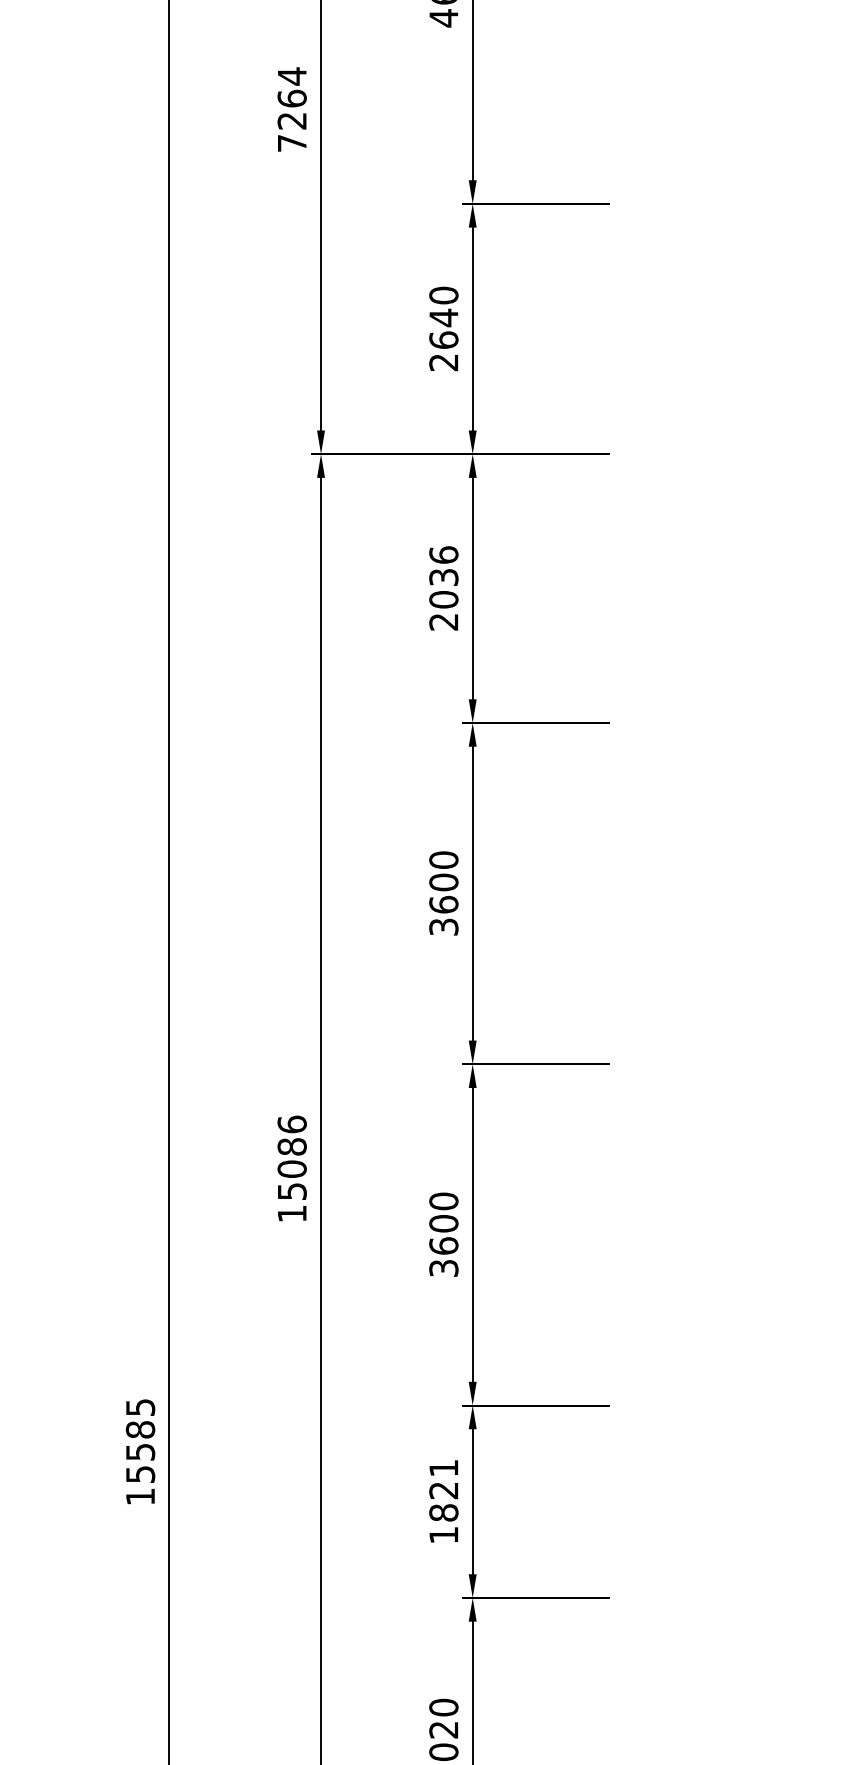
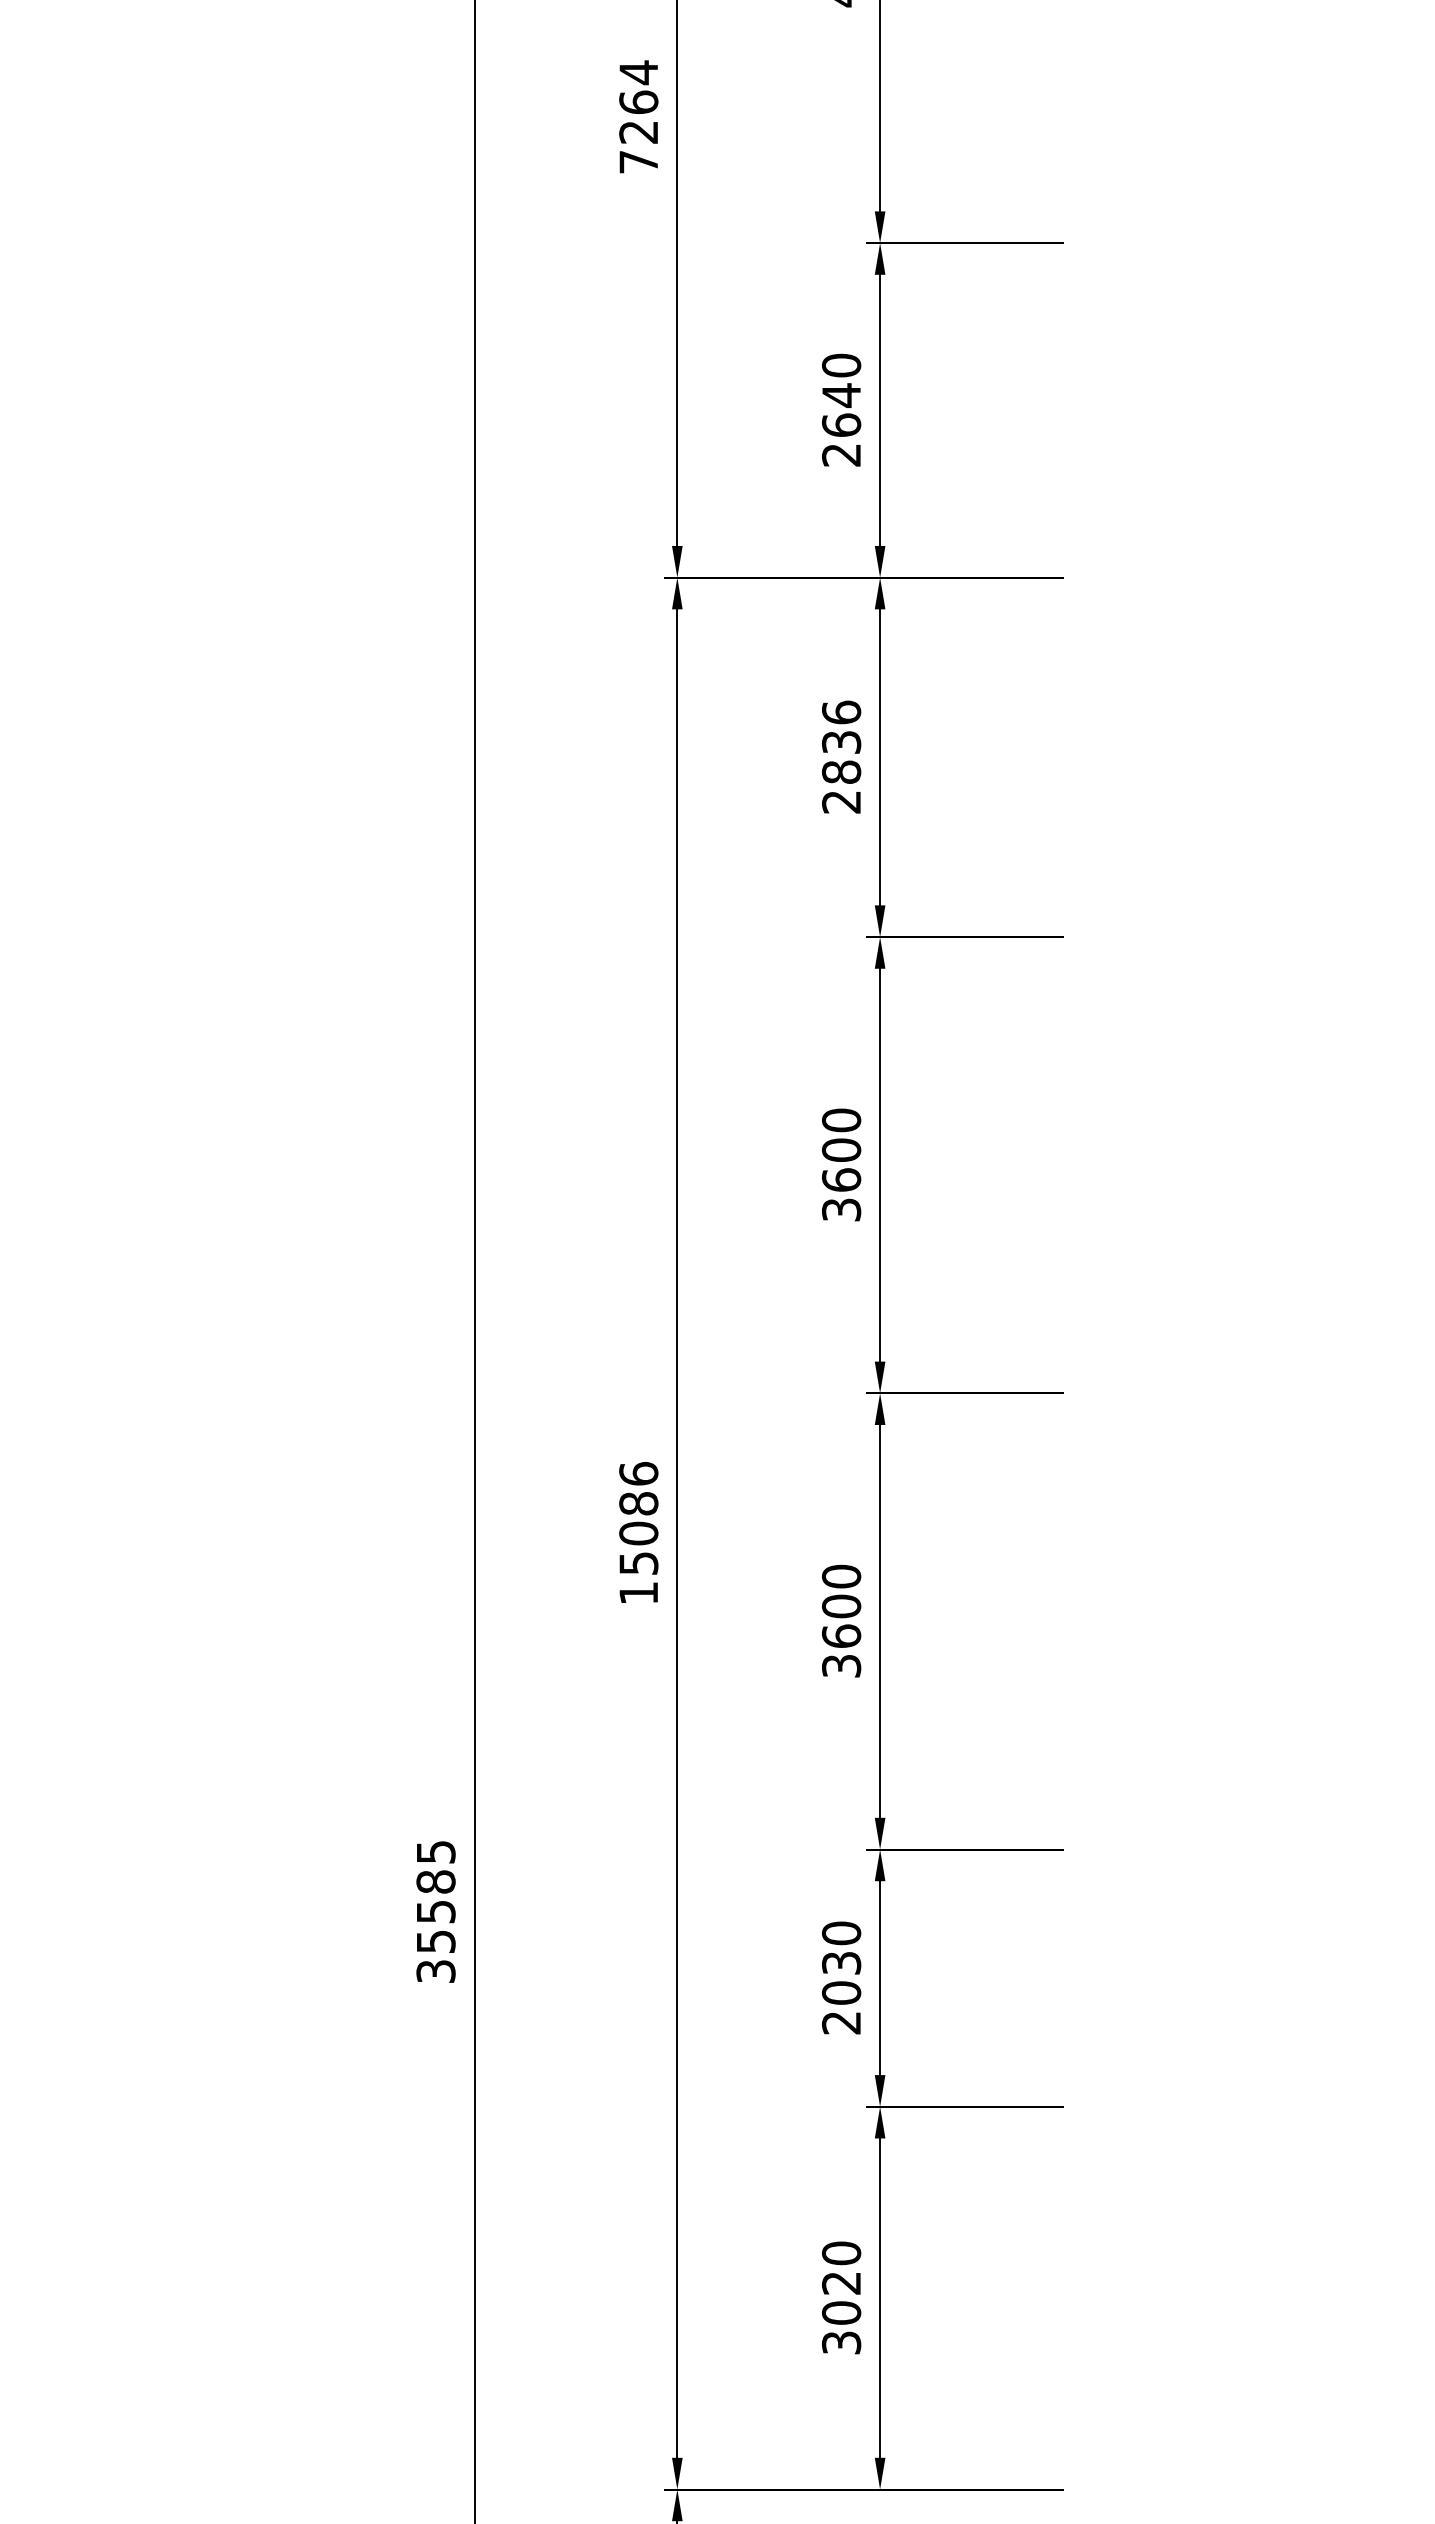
text: (443, 599) -> (841, 772), 2036 -> 2836
text: (140, 1496) -> (435, 1971), 15585 -> 35585
text: (443, 1501) -> (841, 1977), 1821 -> 2030

